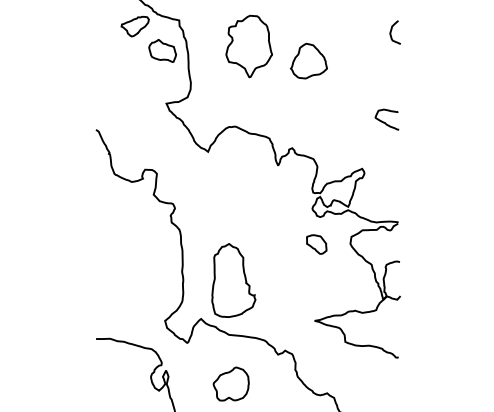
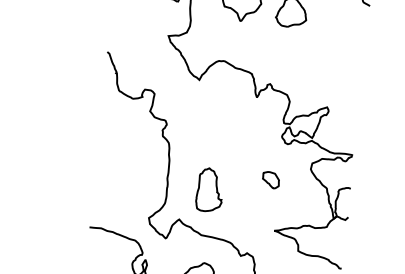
curve: (384, 121) -> (349, 69), removed
part: (316, 244) -> (270, 180), moved
part: (233, 280) -> (209, 189), size x0.7

